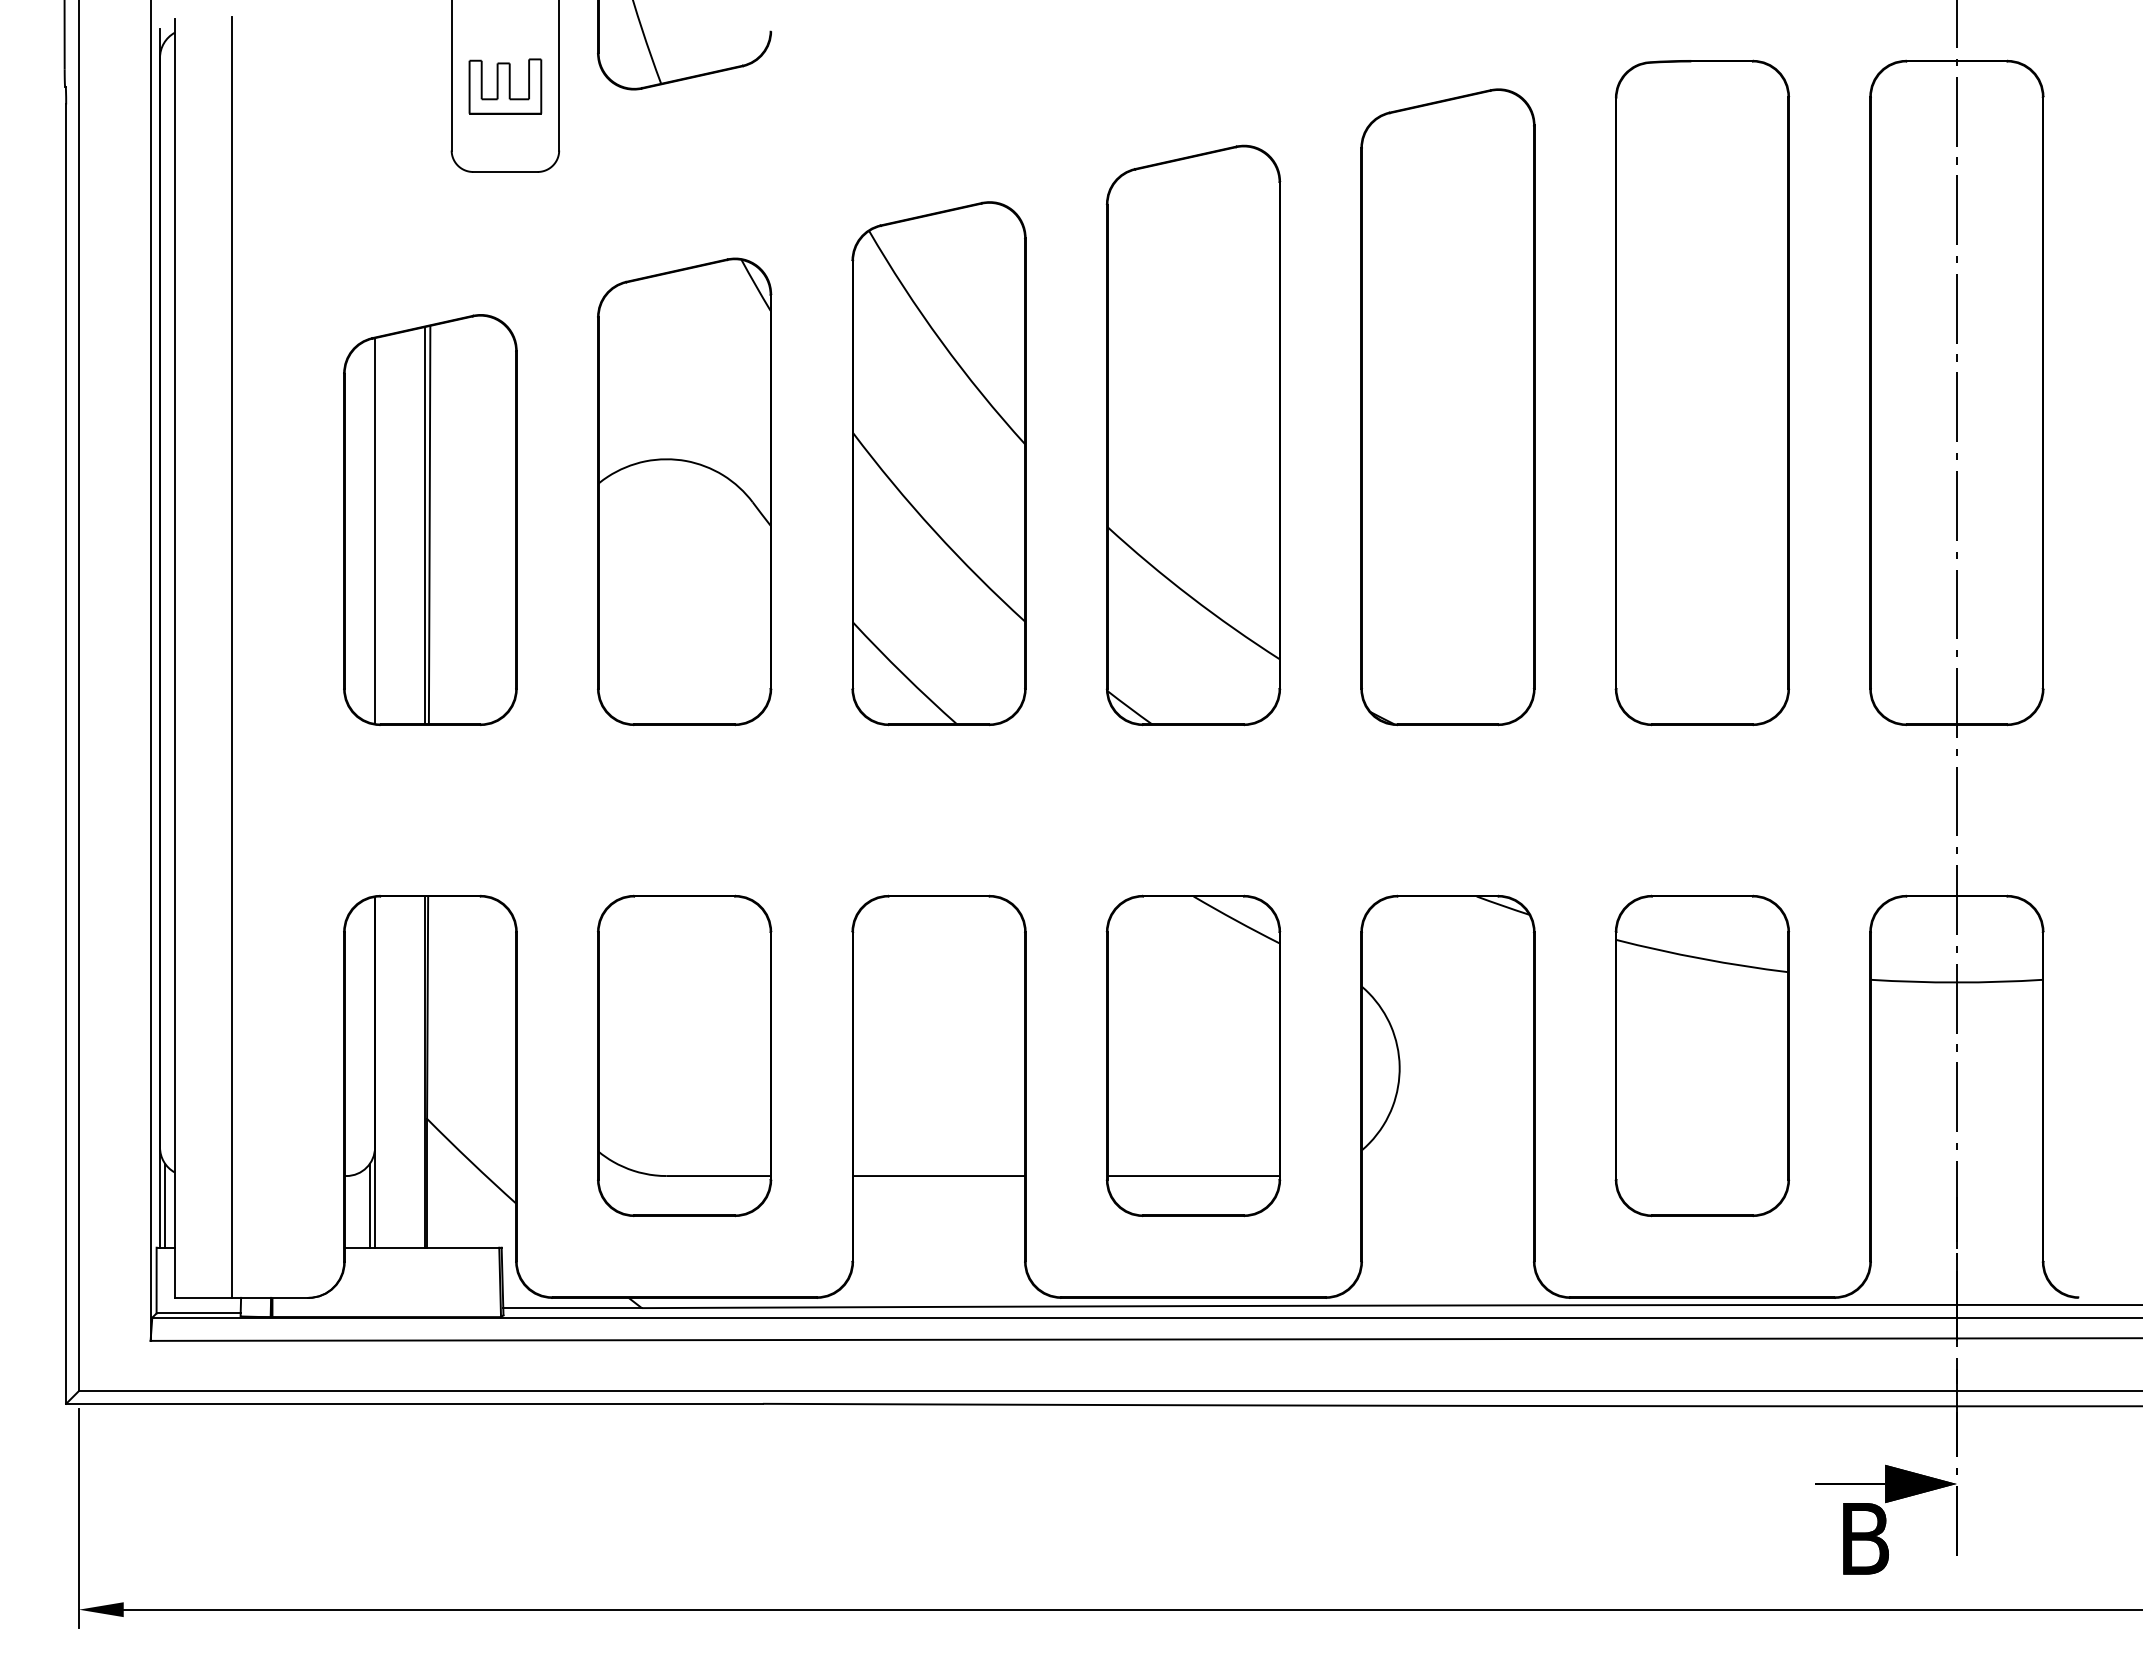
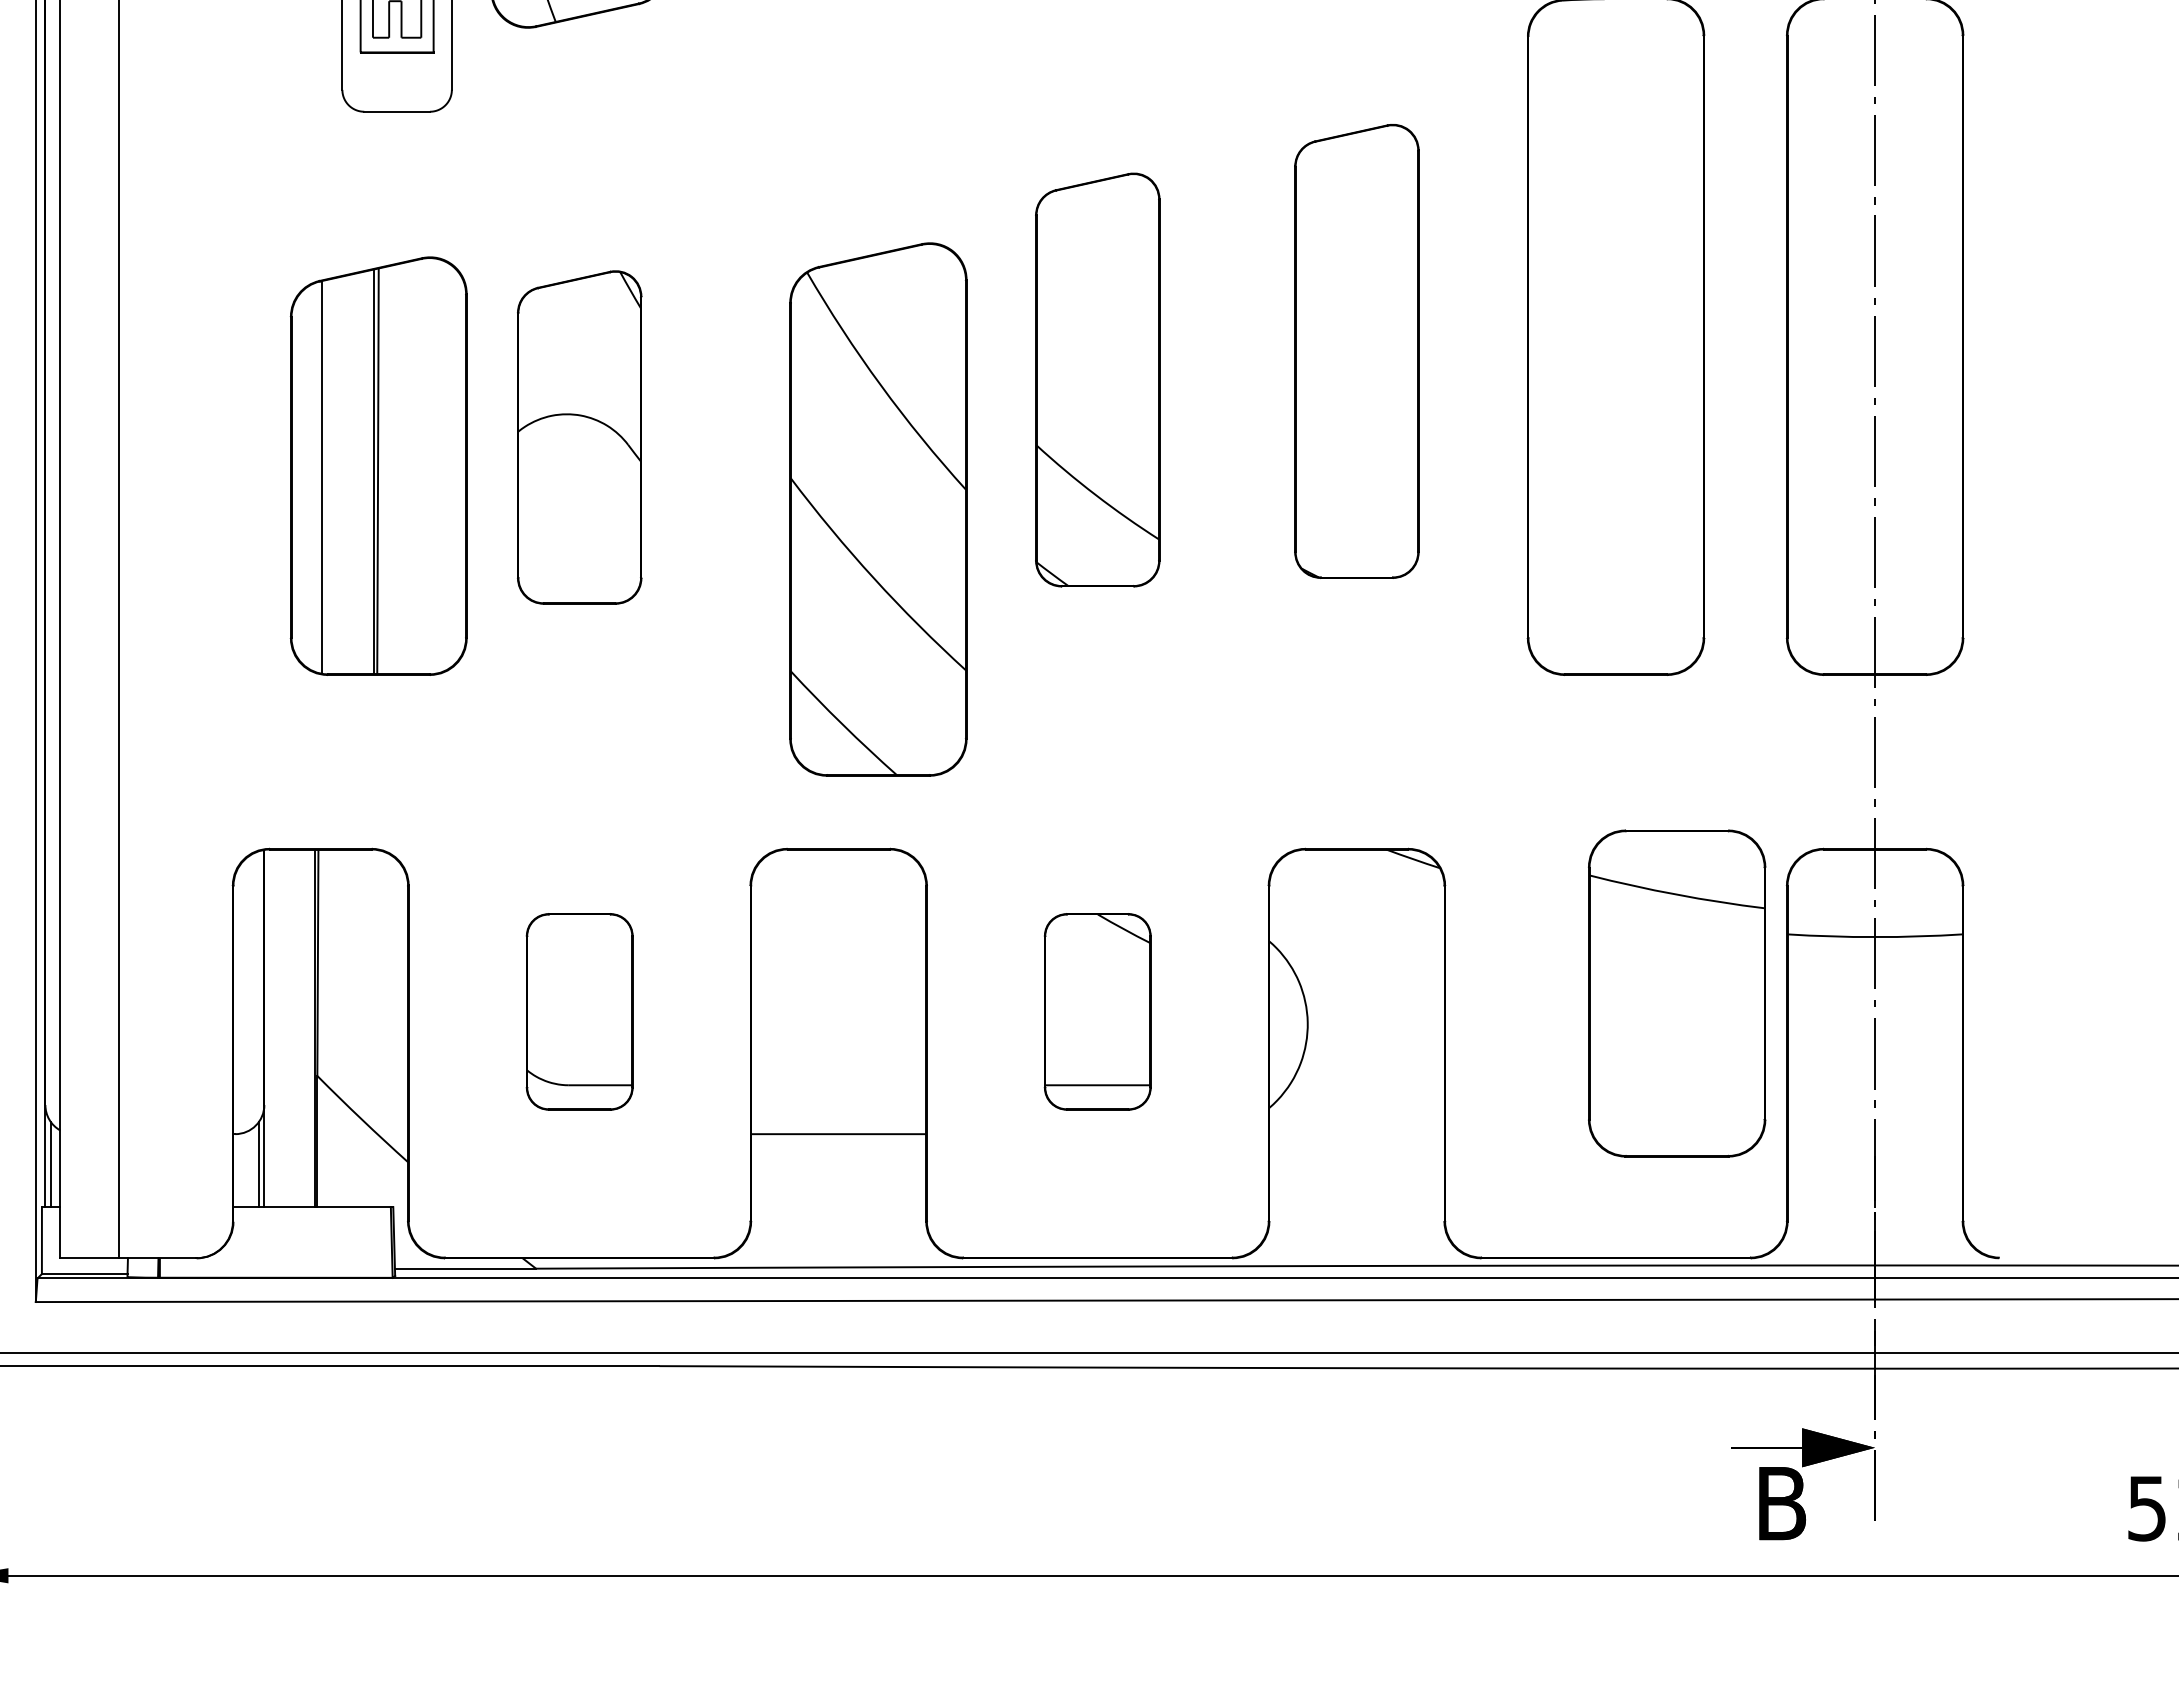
part: (1447, 407) -> (1356, 351), size x0.7
part: (1193, 435) -> (1097, 380), size x0.7
part: (938, 463) -> (877, 509), moved
part: (684, 491) -> (579, 437), size x0.7
part: (430, 519) -> (378, 465), moved
part: (684, 1055) -> (579, 1011), size x0.6
part: (1193, 1055) -> (1097, 1011), size x0.6
part: (1702, 1055) -> (1677, 993), moved

